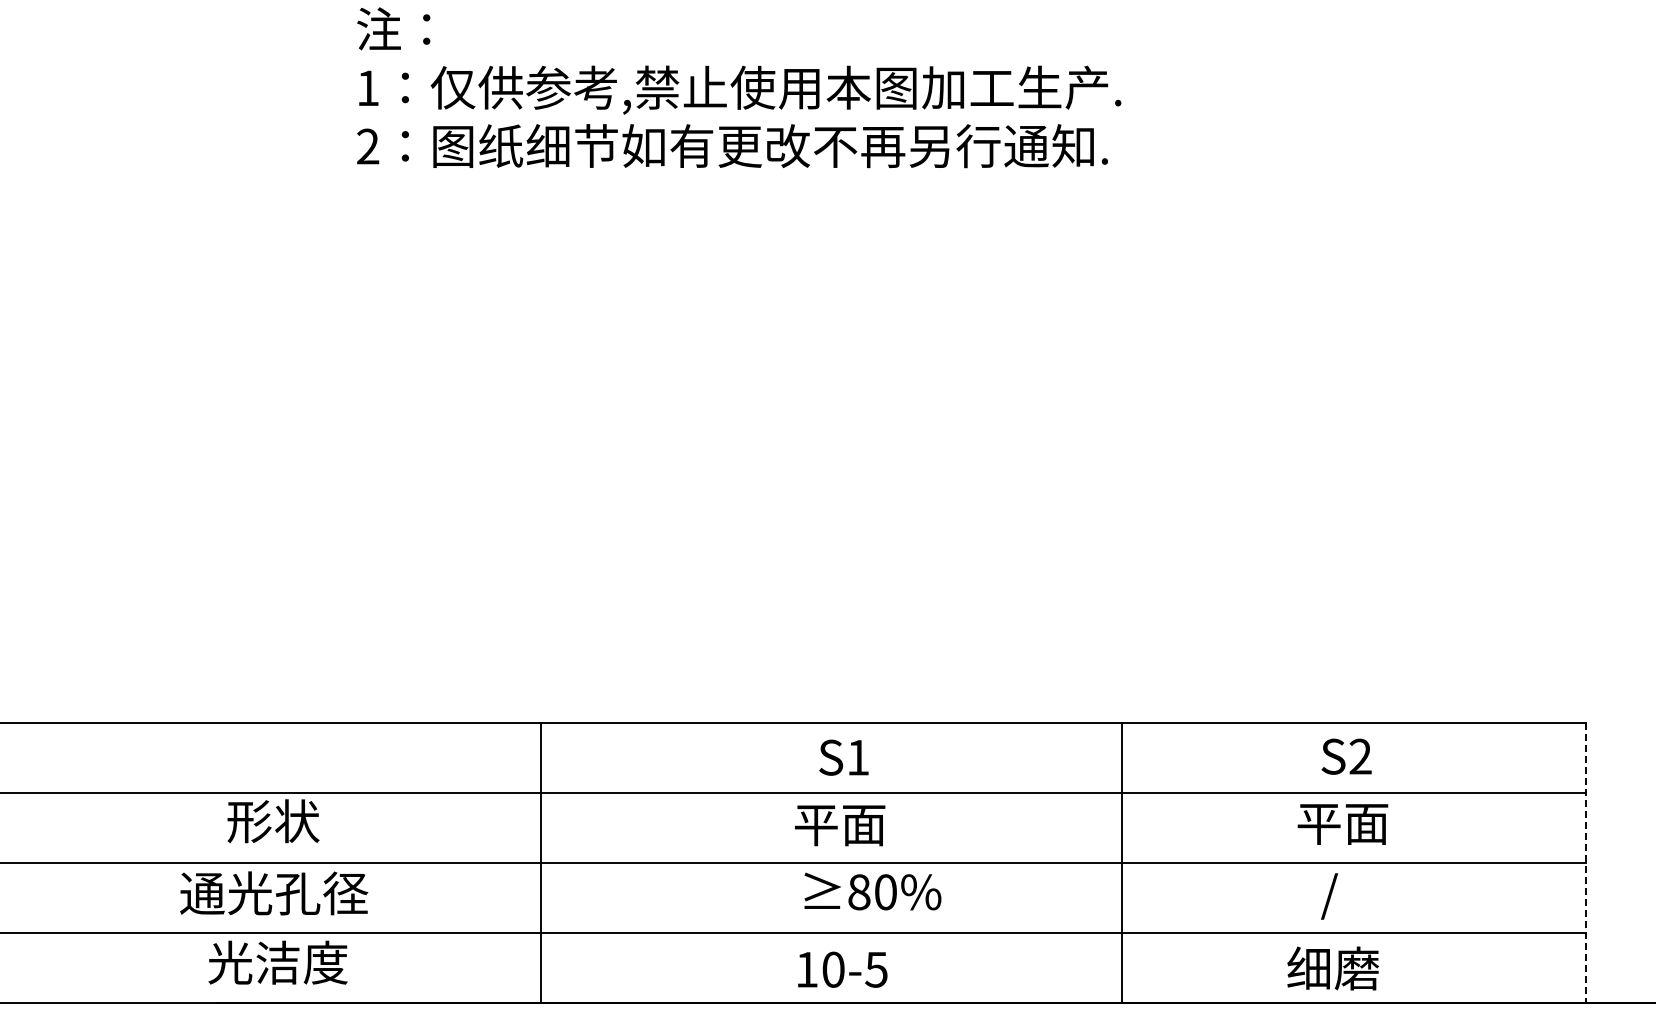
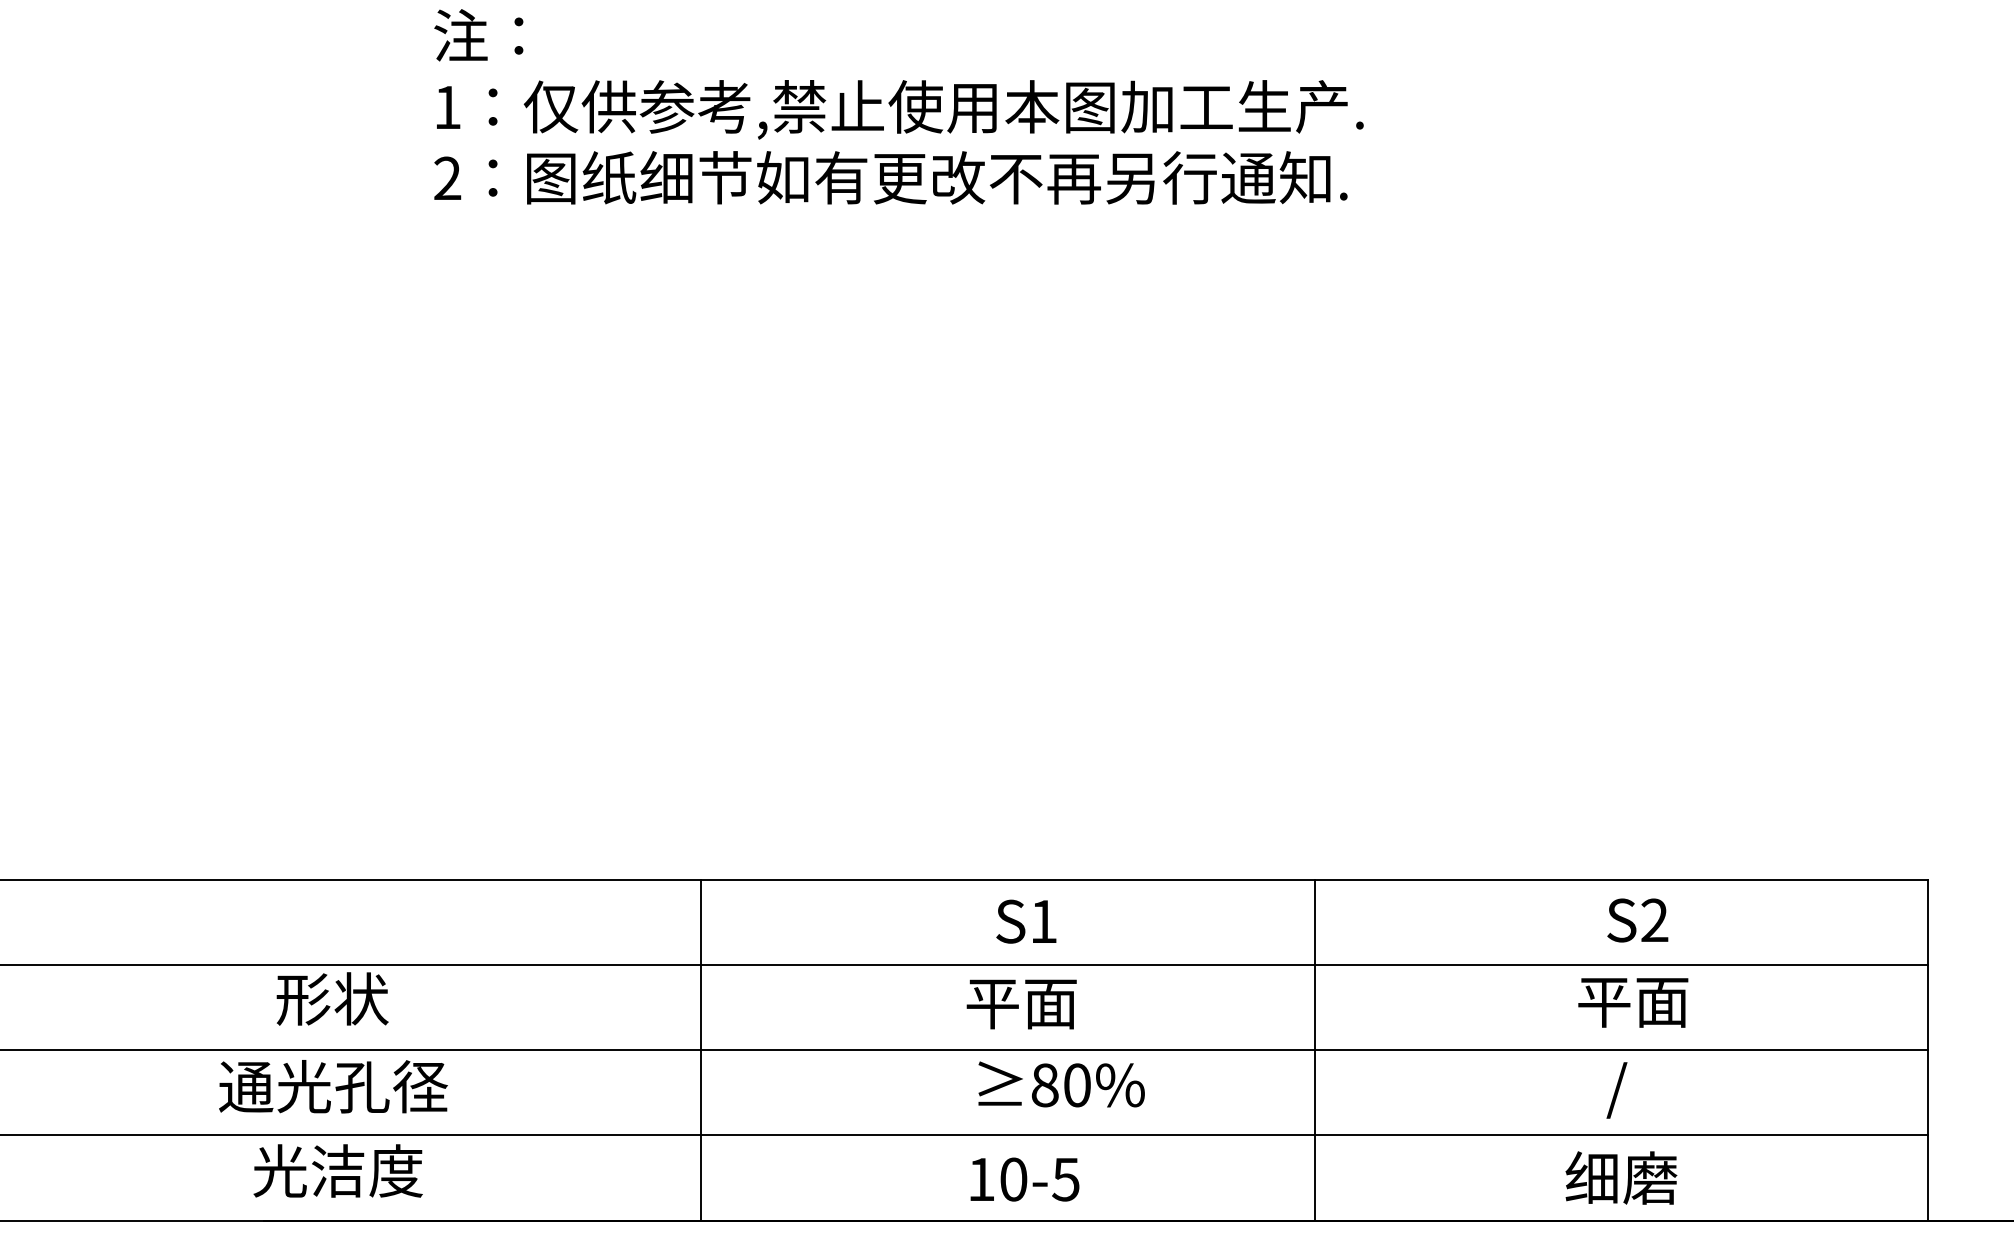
line: (540, 863) -> (701, 1050), moved
line: (1122, 863) -> (1315, 1050), moved
line: (1585, 863) -> (1928, 1050), dashed -> solid

